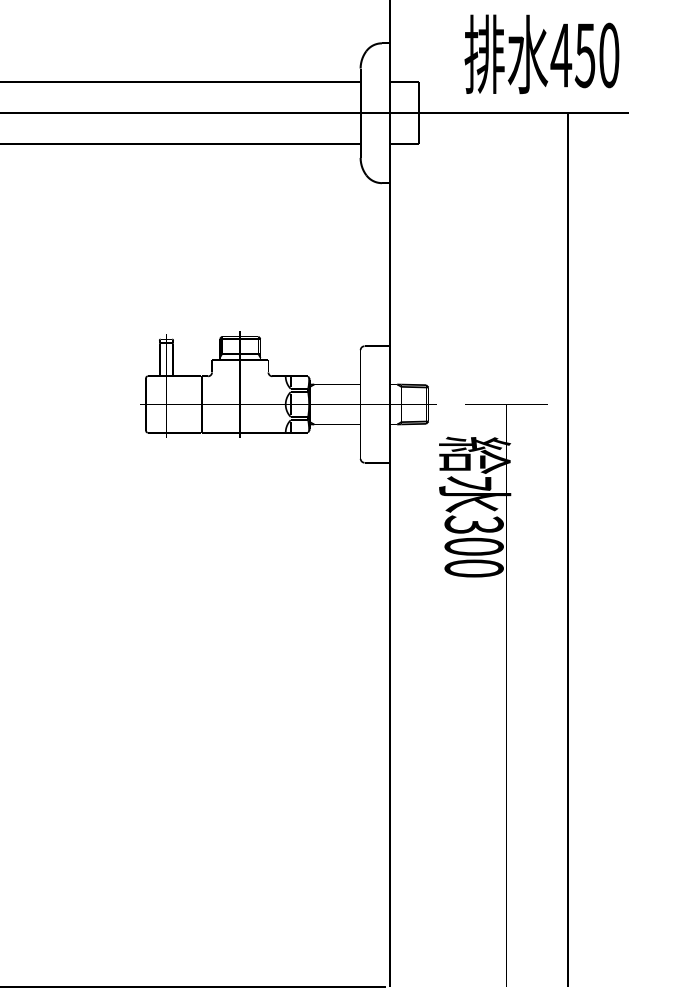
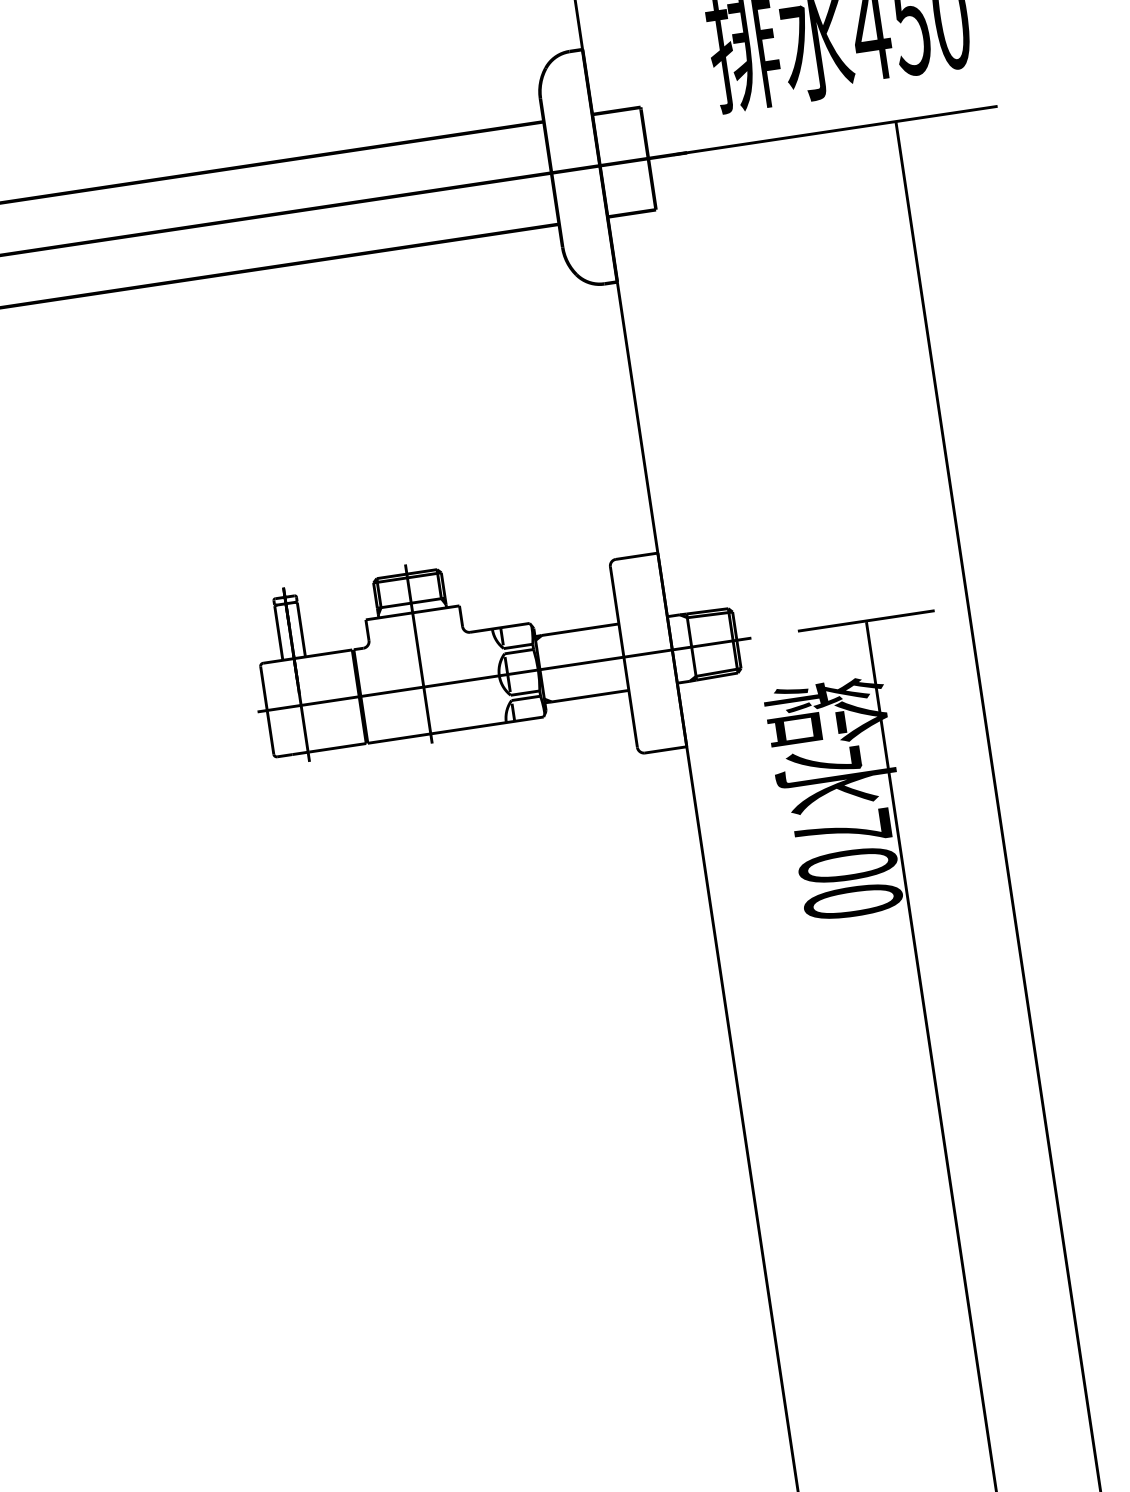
text: (473, 524) -> (841, 828), 300 -> 700

